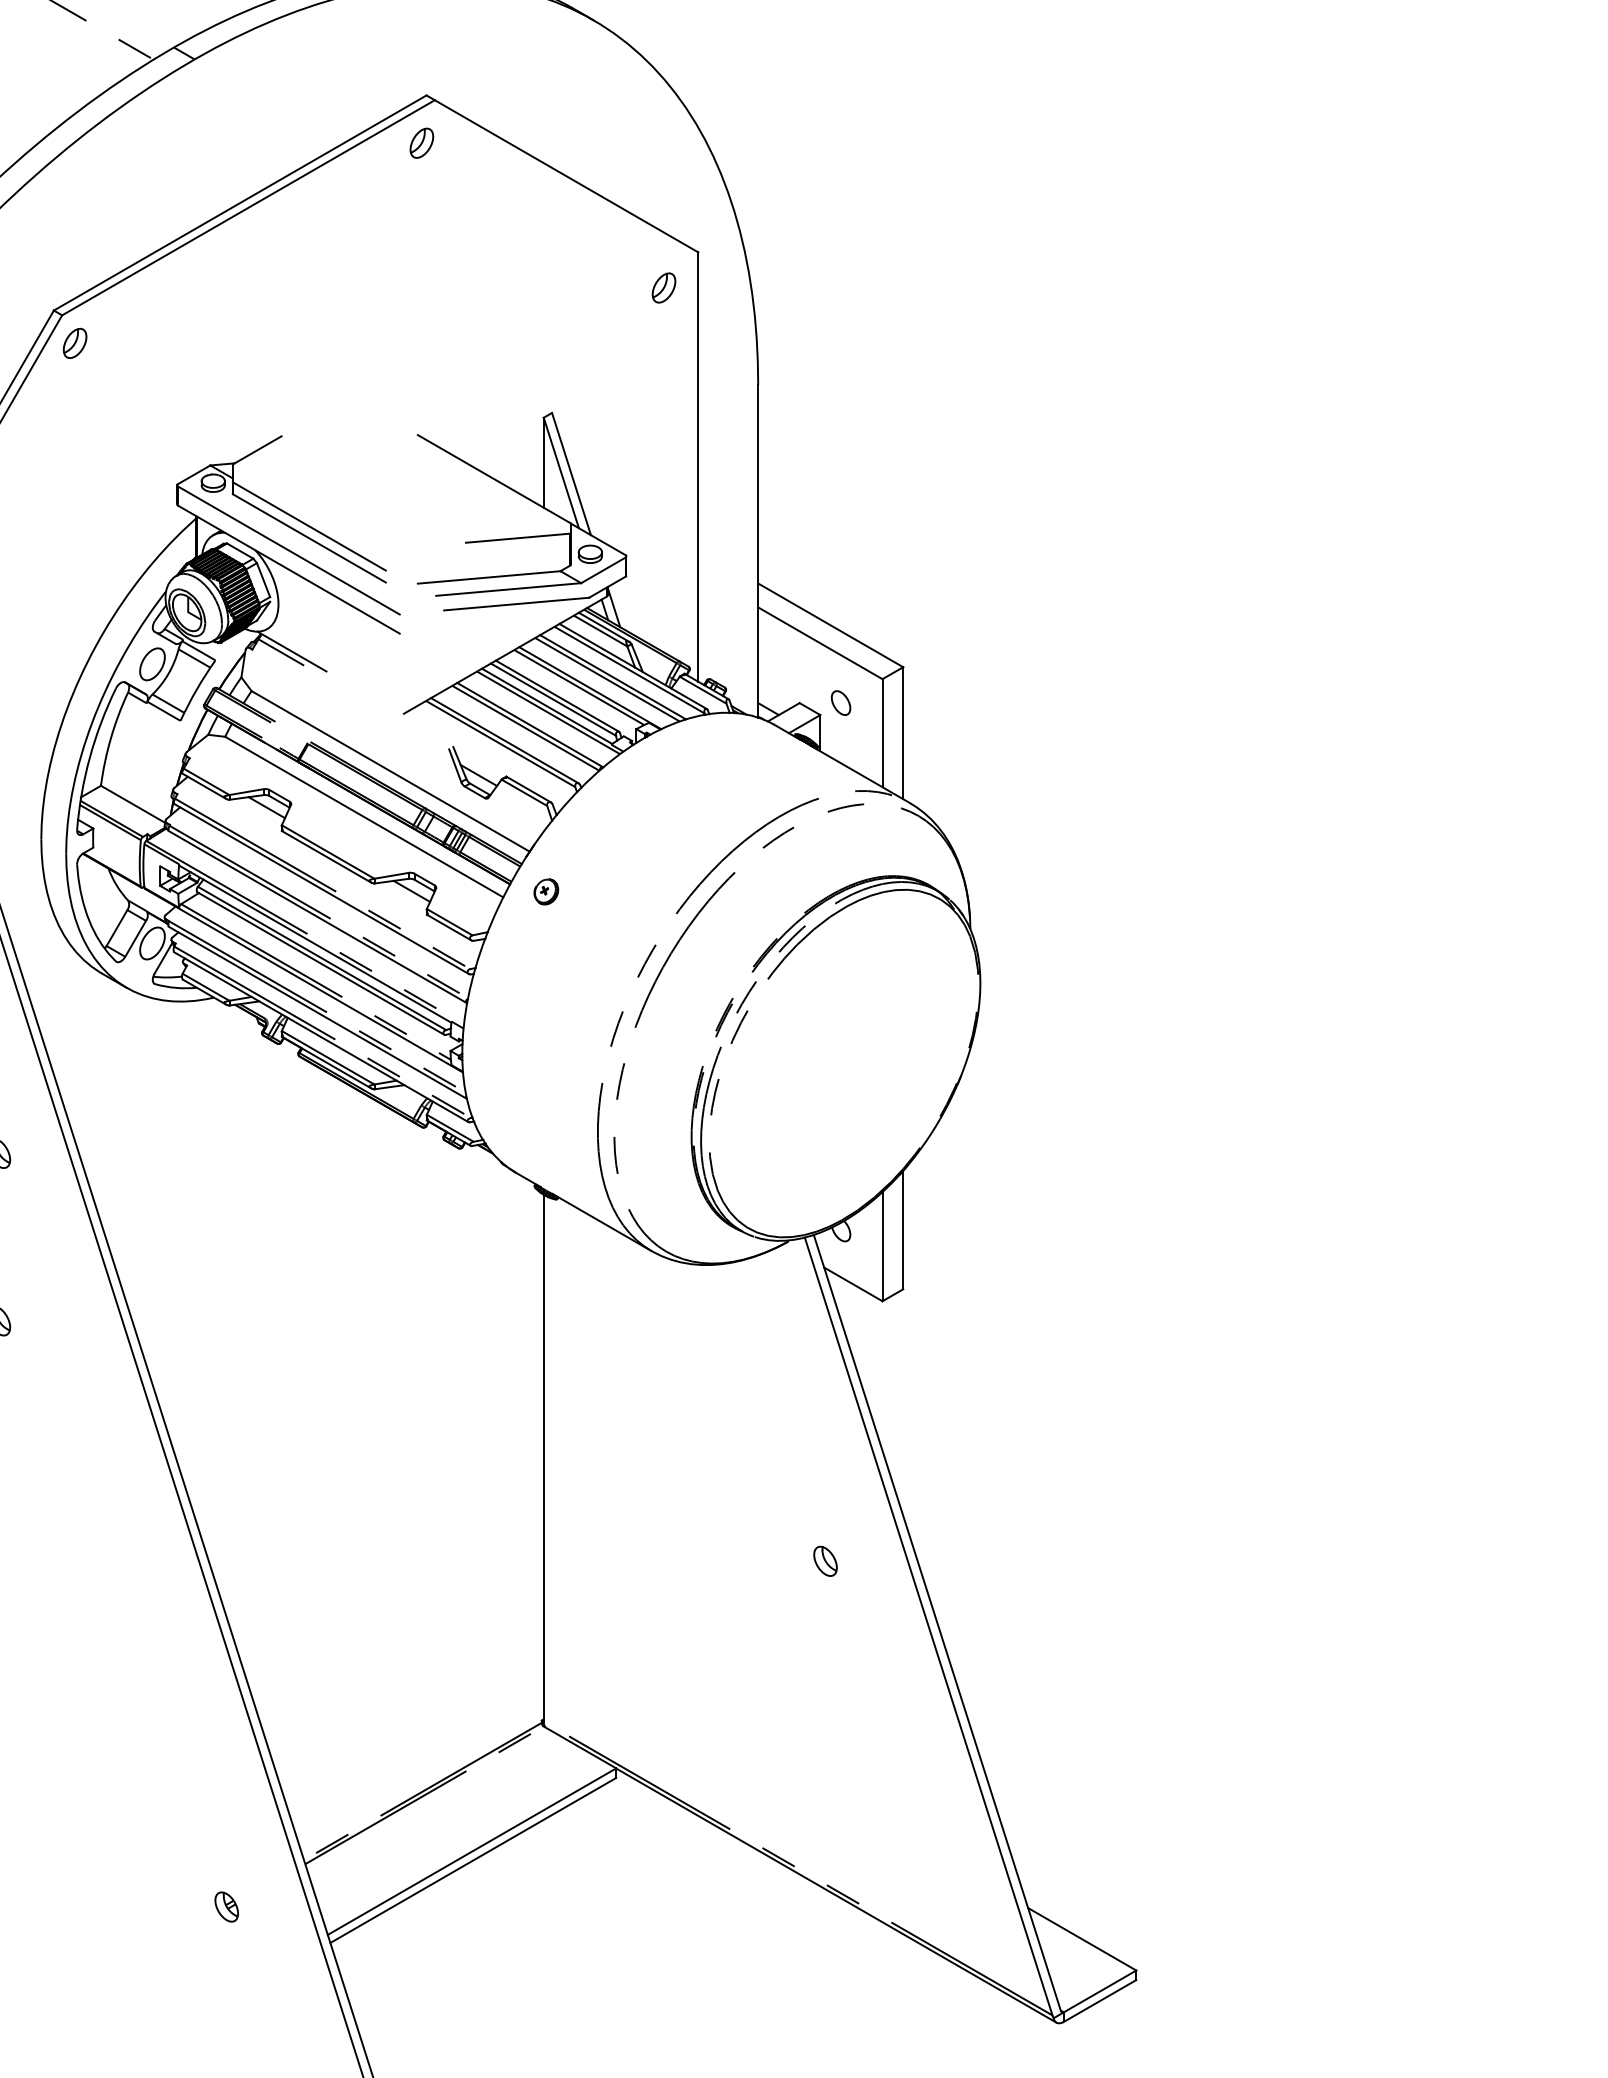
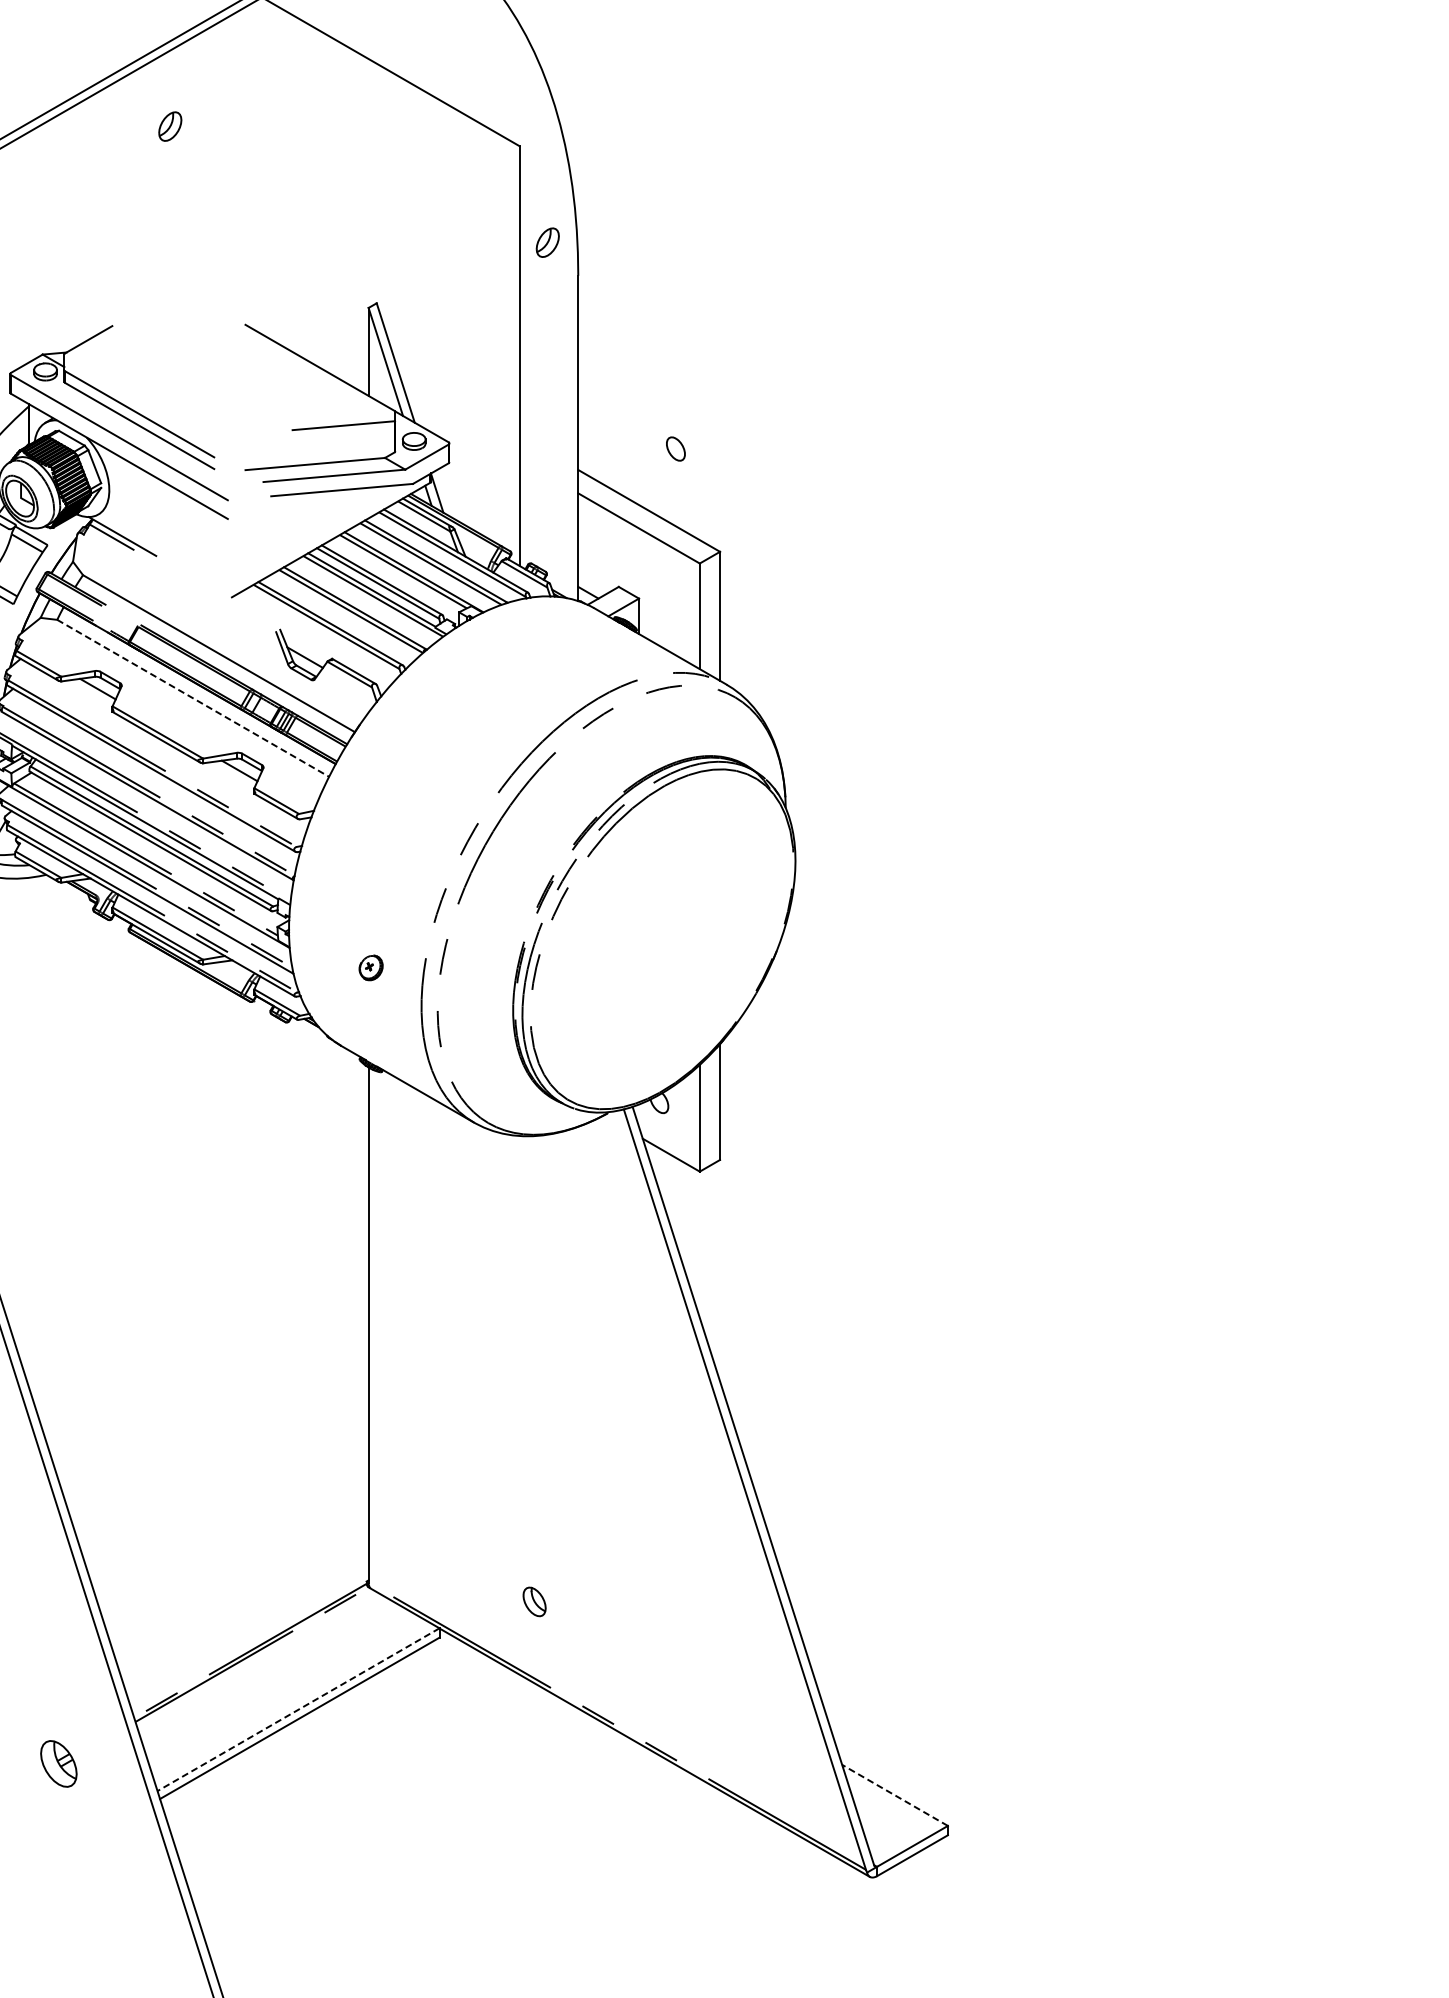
part: (421, 142) -> (169, 125), moved
part: (663, 287) -> (547, 242), moved
part: (841, 702) -> (676, 448), moved
line: (364, 817) -> (193, 698), solid -> dashed
part: (546, 891) -> (371, 967), moved
part: (825, 1560) -> (534, 1601), moved
line: (472, 1851) -> (298, 1709), solid -> dashed
part: (226, 1906) -> (58, 1763), size x1.6
line: (1081, 1939) -> (894, 1795), solid -> dashed

